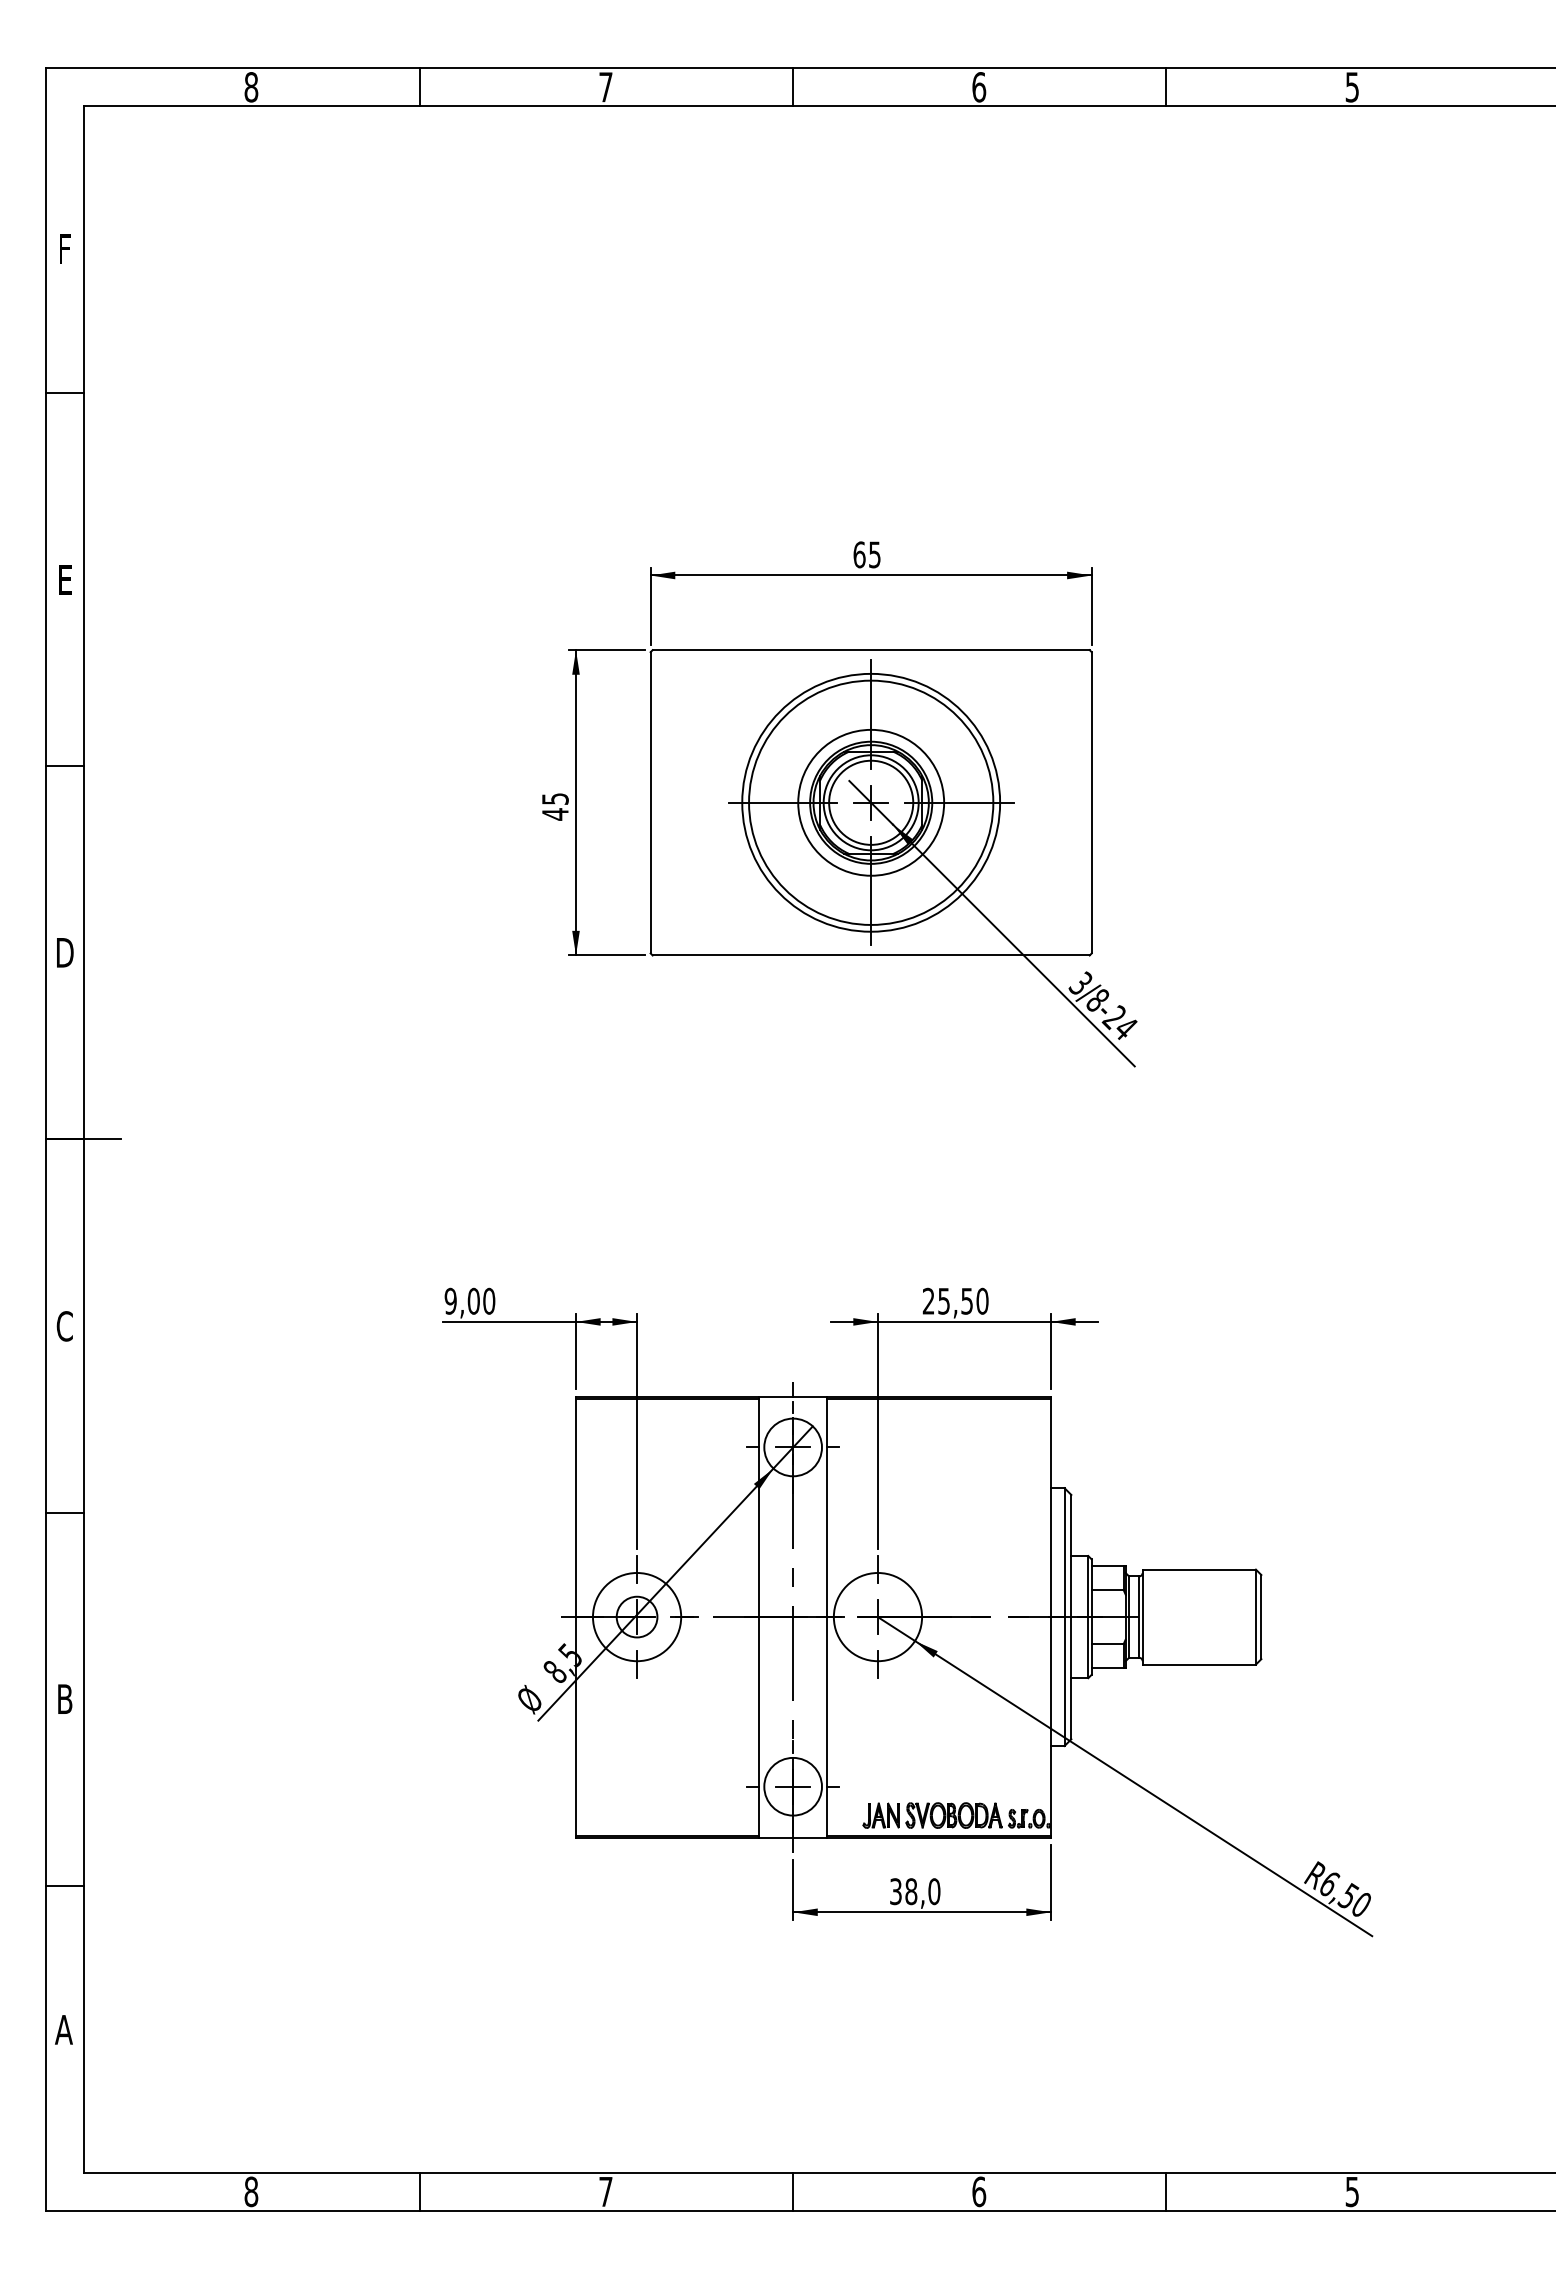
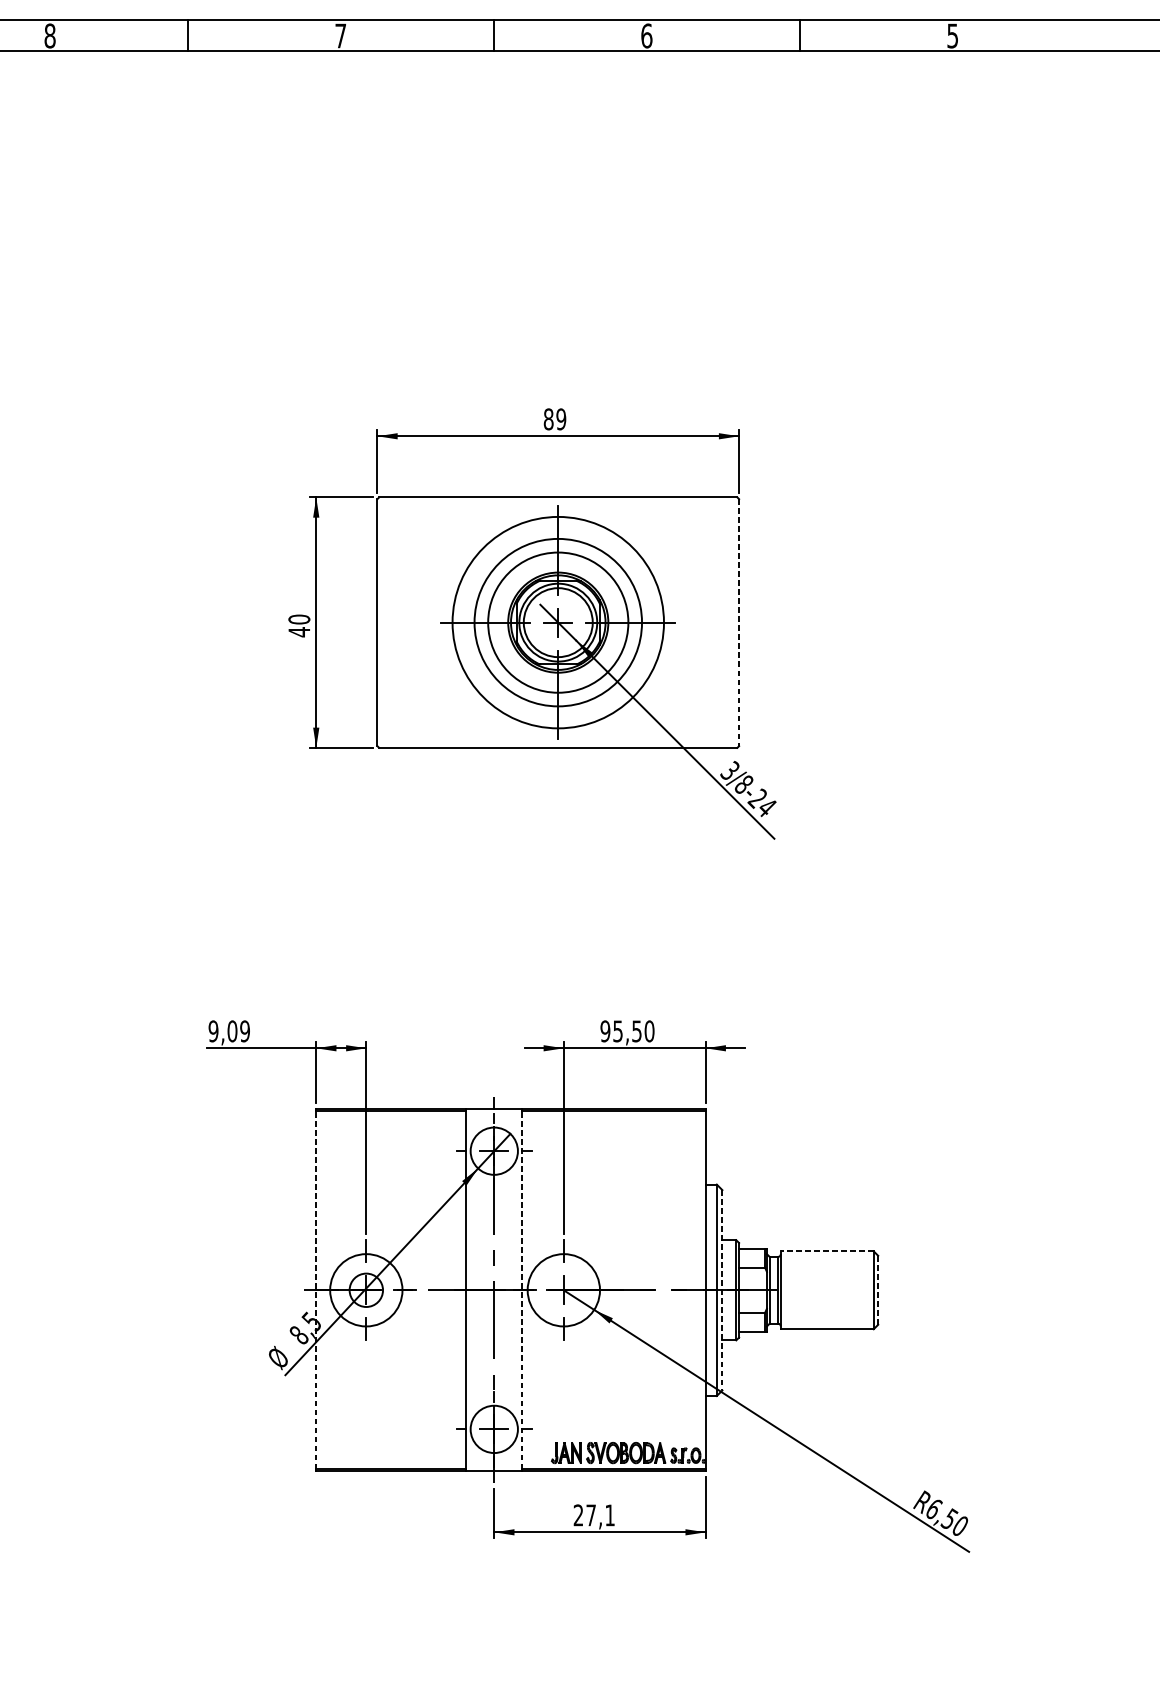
text: (866, 554) -> (554, 419), 65 -> 89
text: (555, 799) -> (299, 619), 45 -> 40
circle: (871, 802) -> (558, 622), size x0.7
circle: (871, 802) -> (558, 622), size x1.4
line: (1091, 802) -> (738, 622), solid -> dashed
text: (489, 1301) -> (245, 1031), 9,00 -> 9,09
text: (928, 1301) -> (605, 1031), 25,50 -> 95,50
line: (1199, 1569) -> (827, 1251), solid -> dashed
line: (576, 1617) -> (316, 1290), solid -> dashed
line: (827, 1617) -> (522, 1290), solid -> dashed
line: (1071, 1617) -> (722, 1290), solid -> dashed
line: (1261, 1617) -> (878, 1290), solid -> dashed
text: (915, 1891) -> (594, 1515), 38,0 -> 27,1

